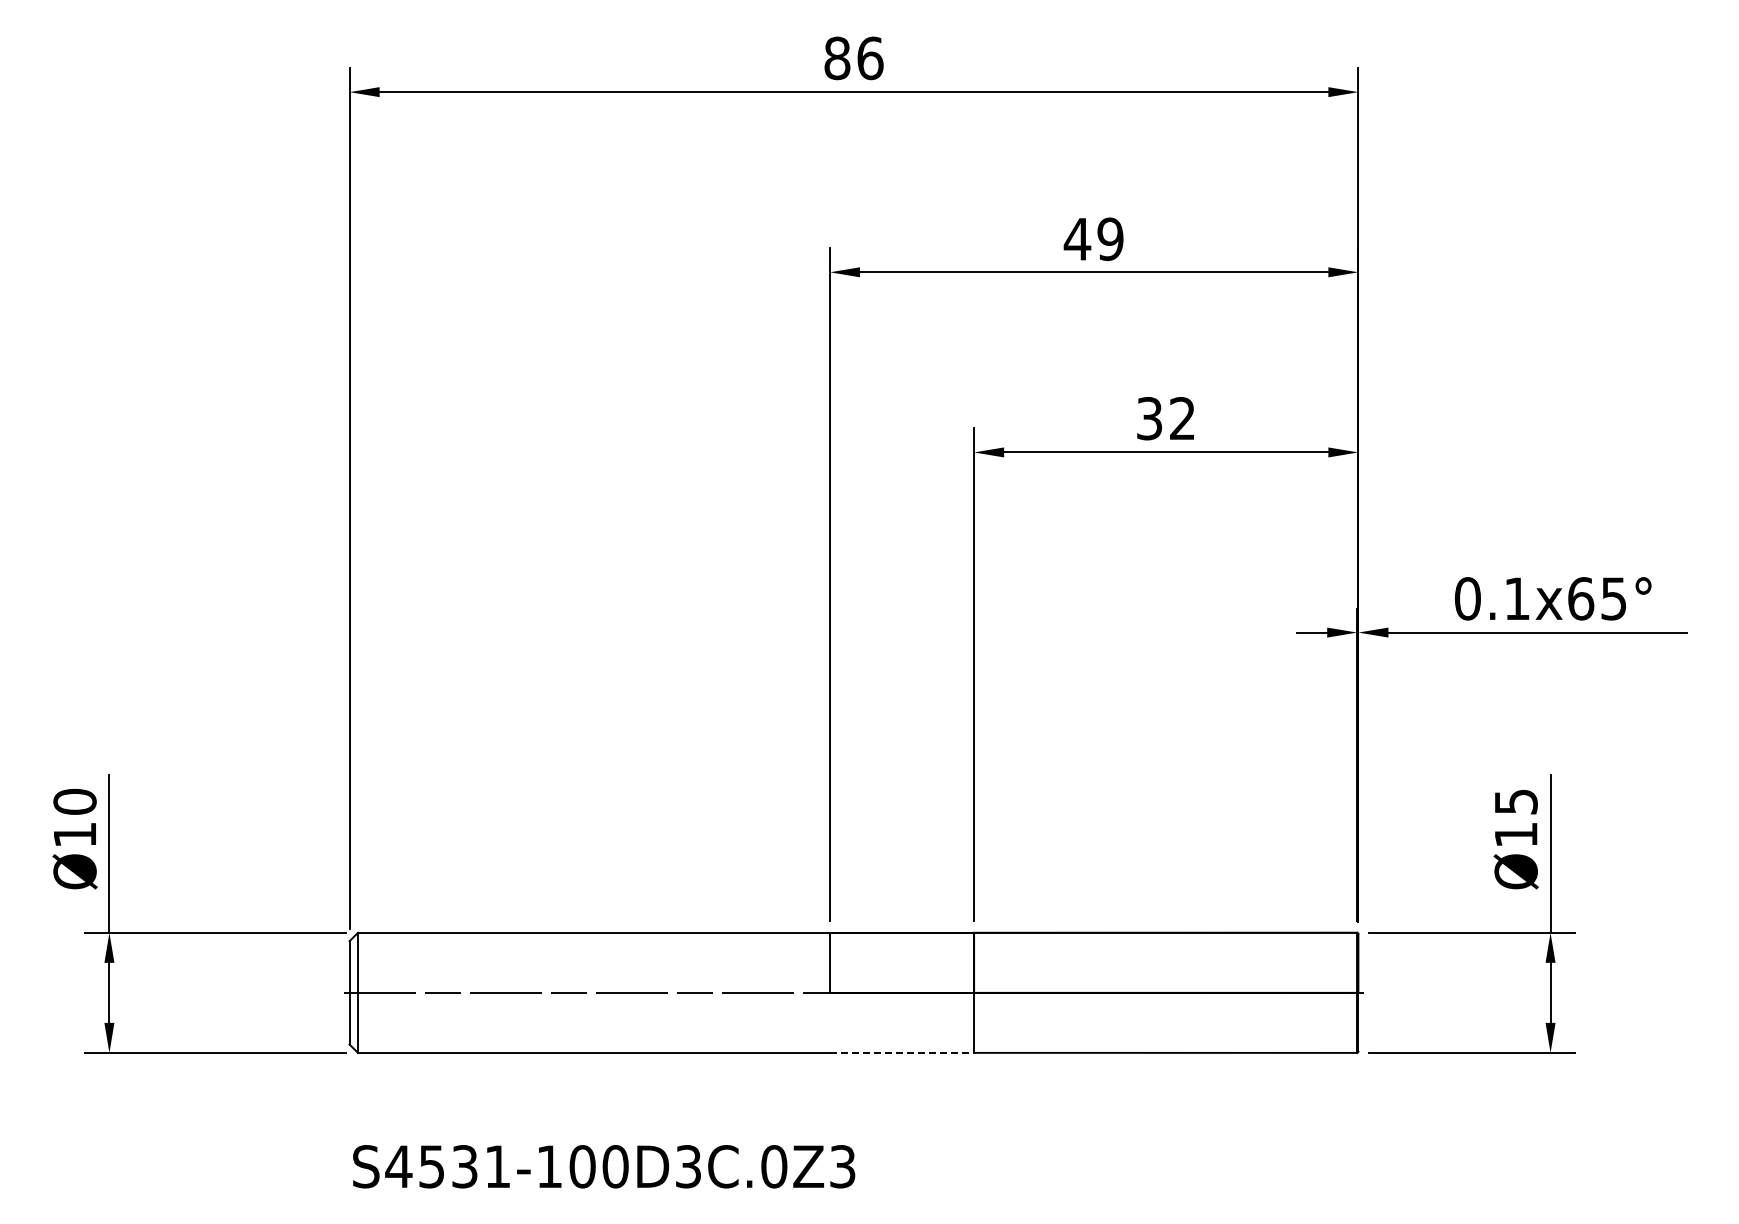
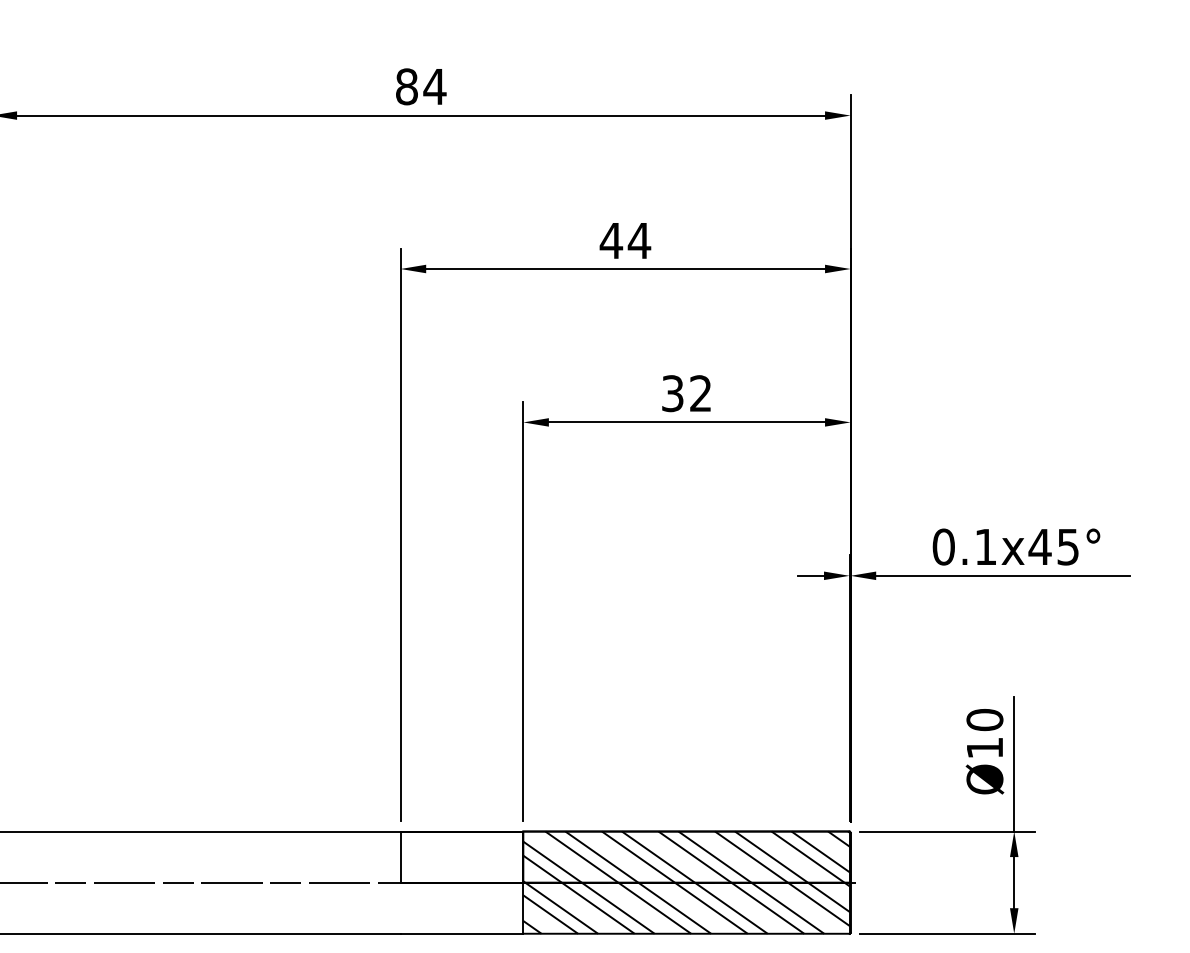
text: (870, 58) -> (435, 86), 86 -> 84
text: (1110, 238) -> (639, 240), 49 -> 44
text: (1580, 598) -> (1039, 546), 0.1x65° -> 0.1x45°
text: (1515, 801) -> (984, 719), Ø15 -> Ø10
hatch: (1166, 992) -> (687, 882), added
line: (902, 1052) -> (462, 933), dashed -> solid

